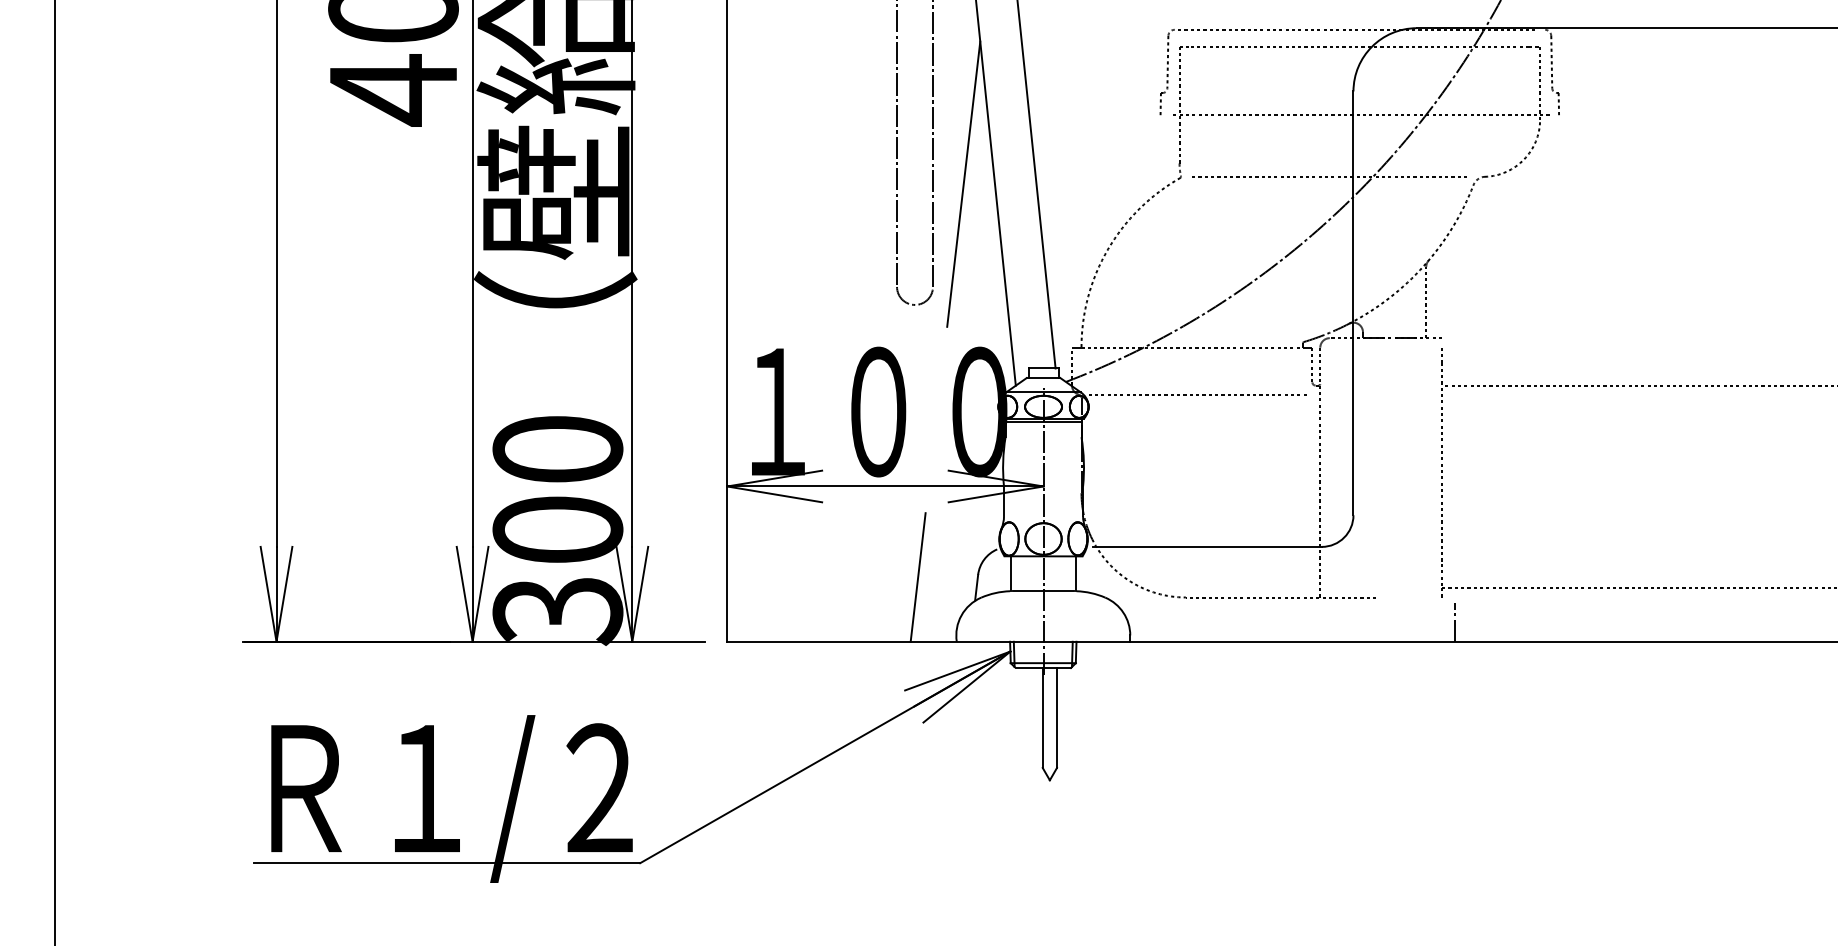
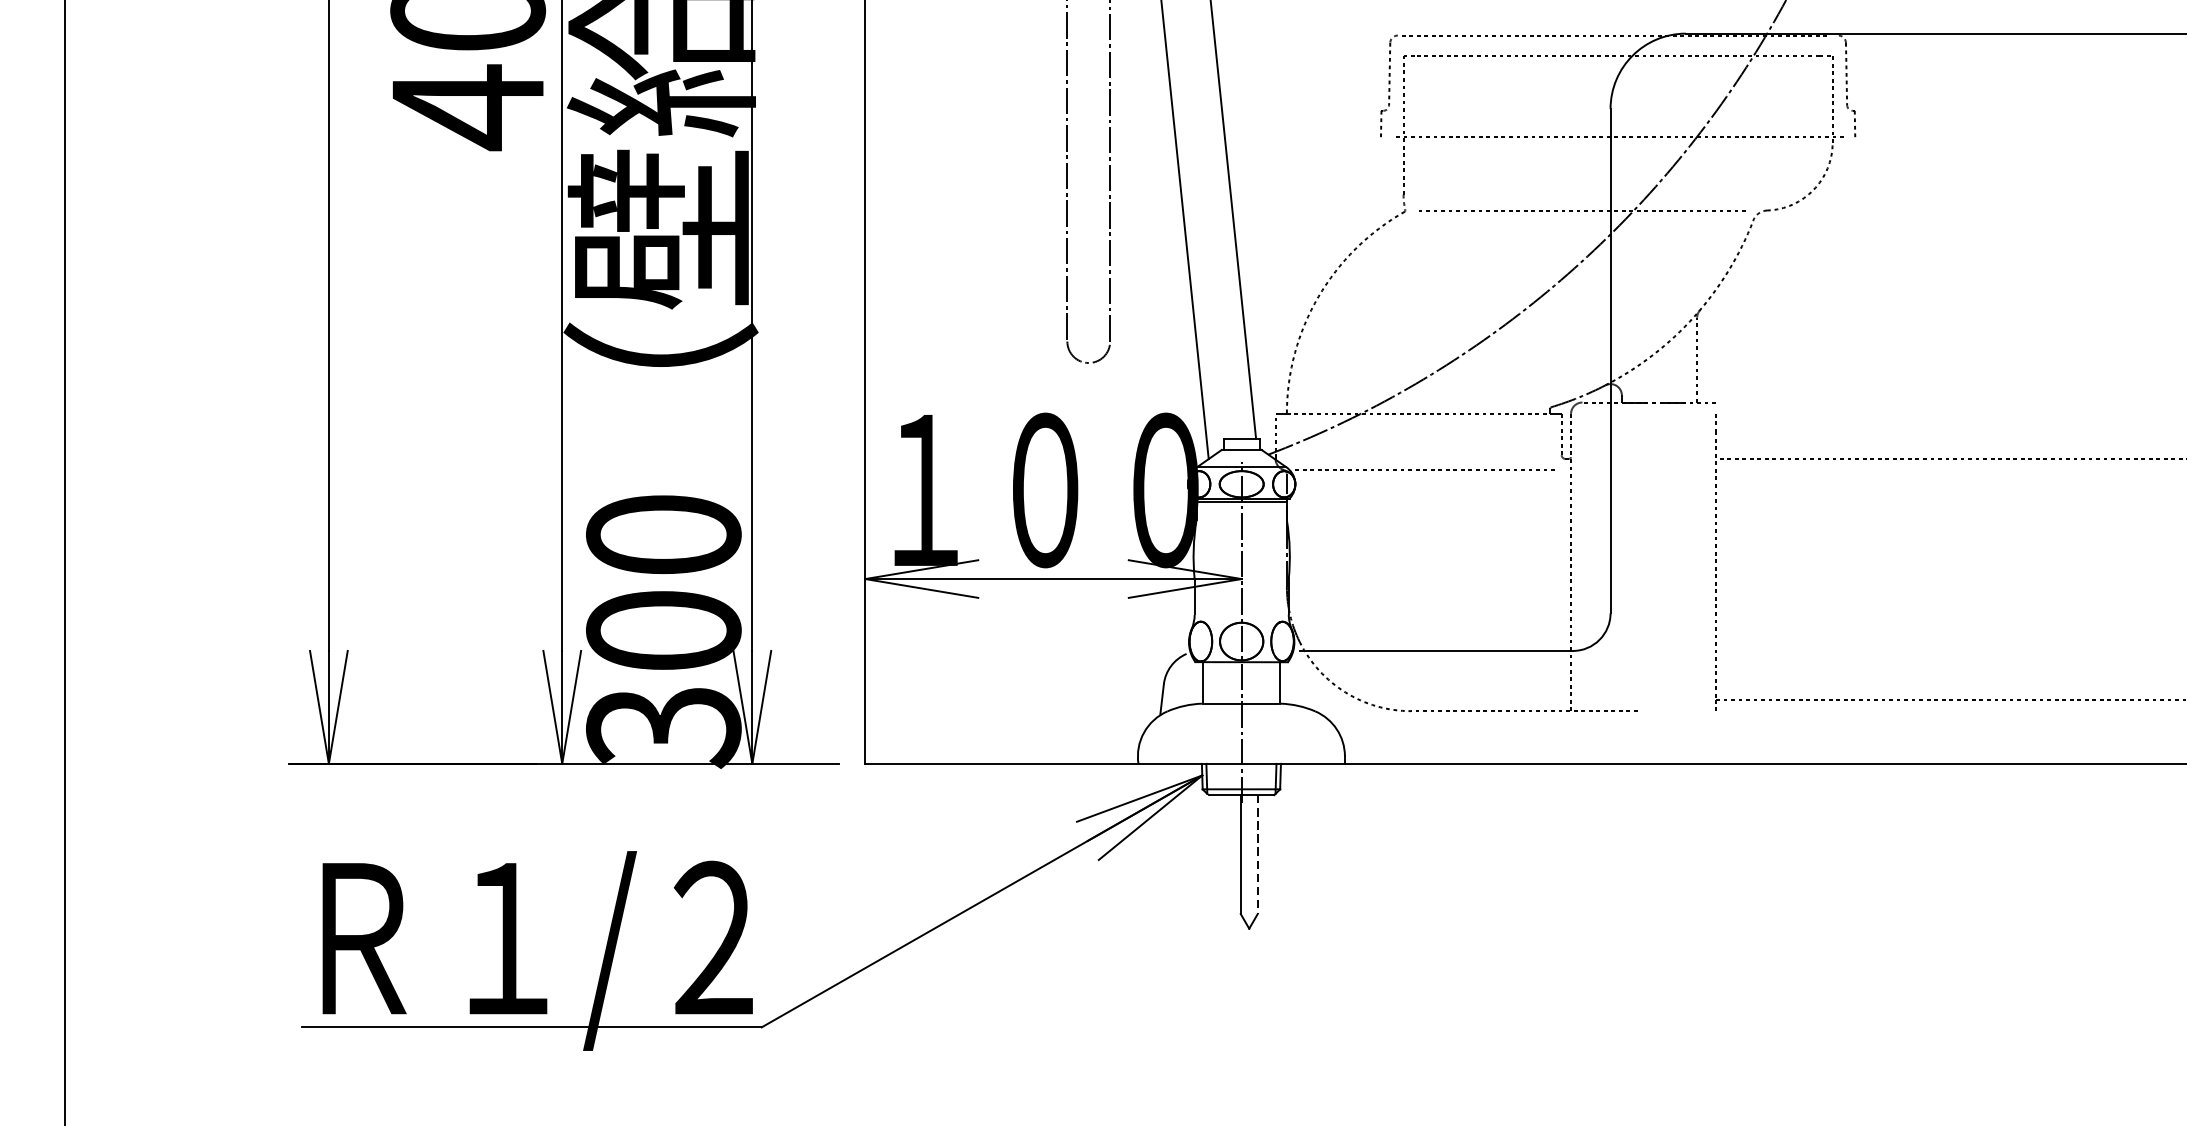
line: (963, 183) -> (1146, 218), removed
line: (917, 577) -> (1091, 687), removed
line: (1454, 622) -> (1730, 740), removed
line: (1056, 718) -> (1257, 855), solid -> dashed

